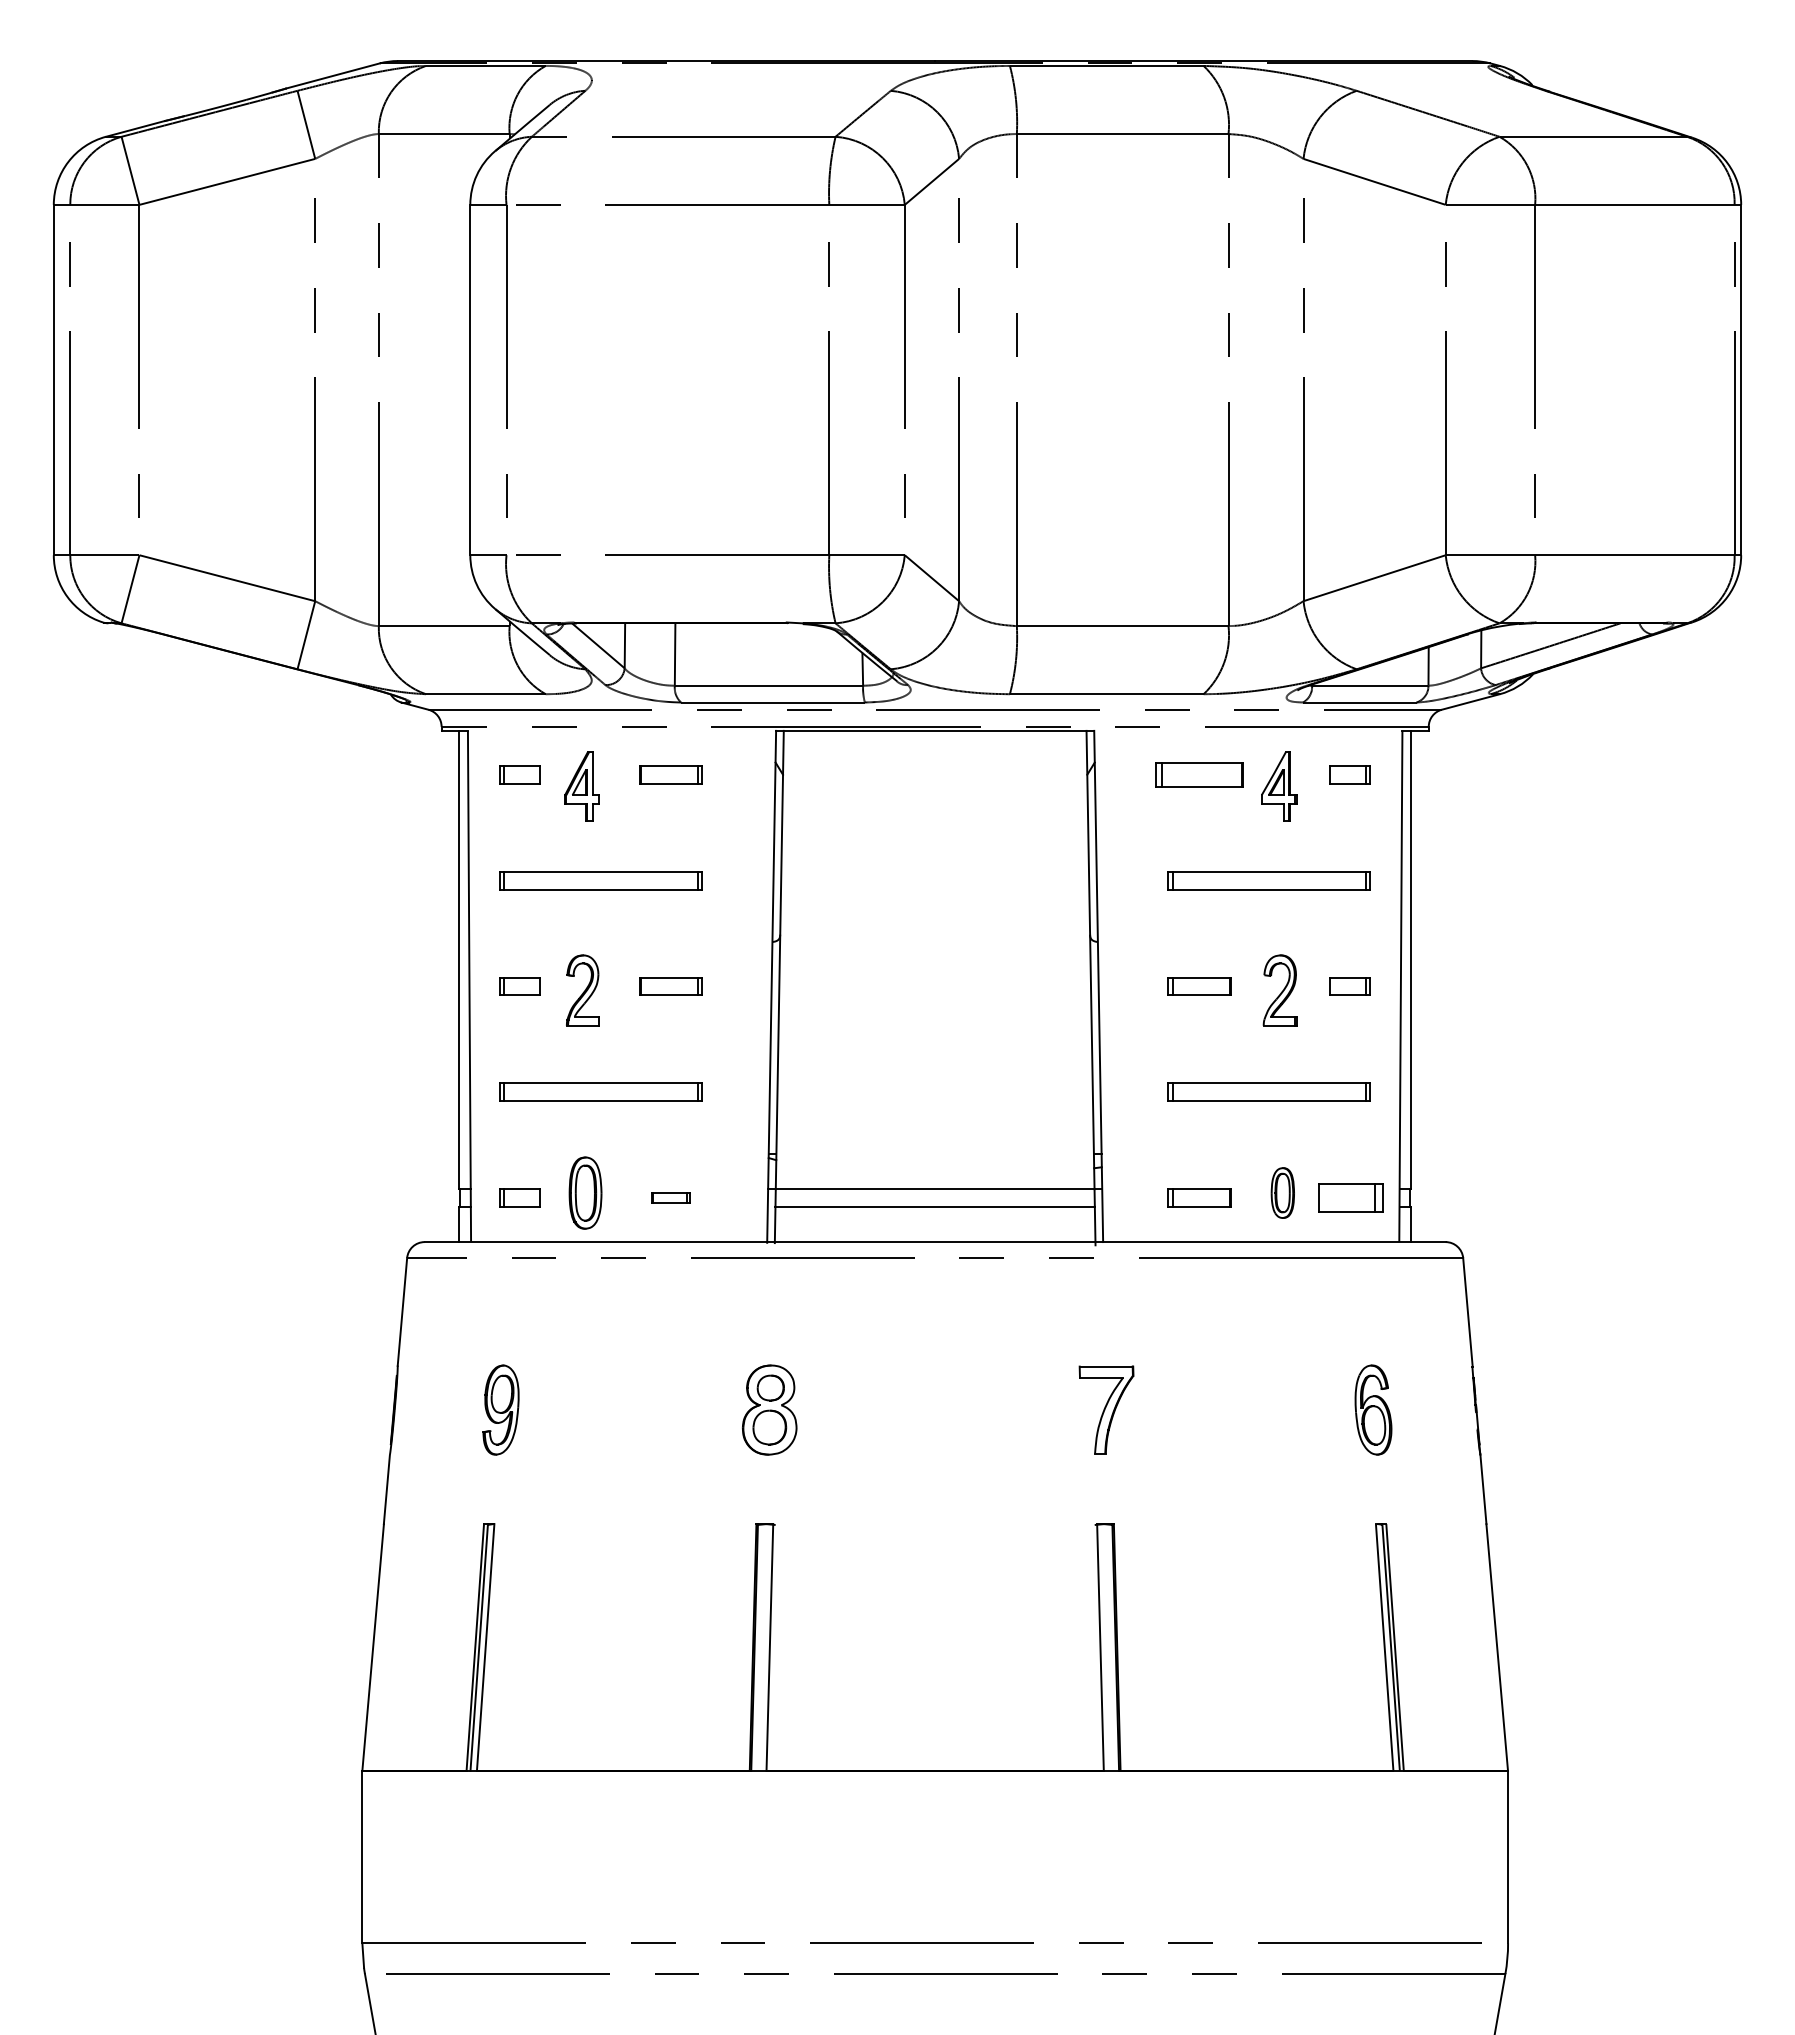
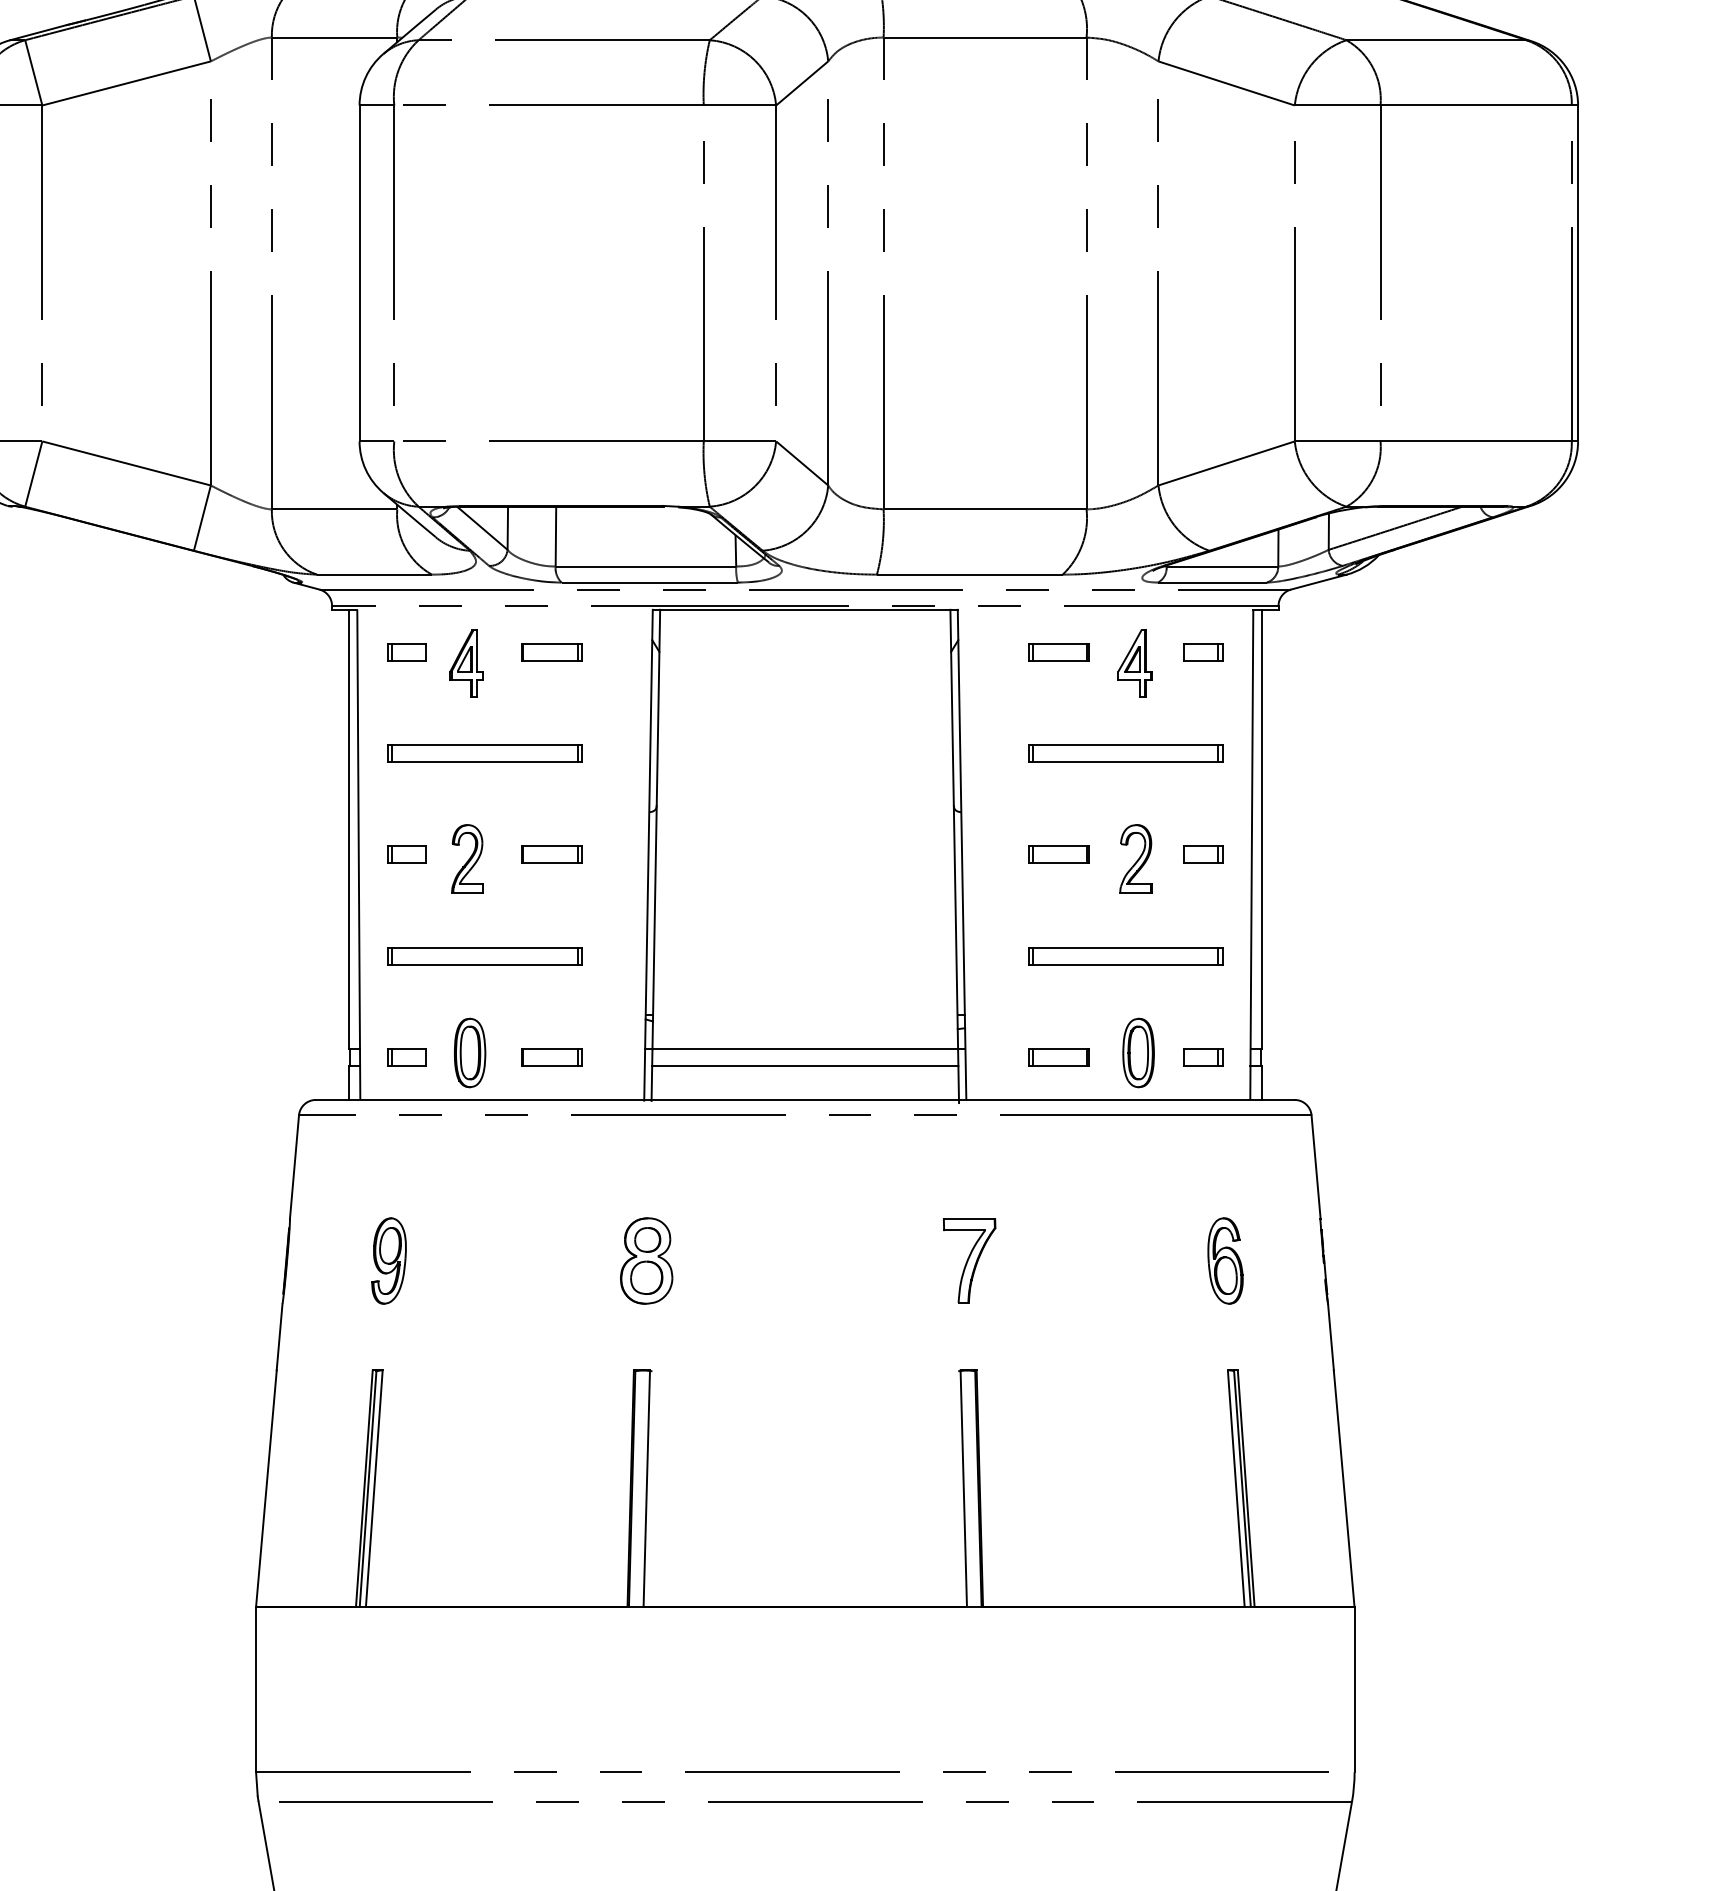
part: (1199, 774) -> (1058, 651), size x0.71
part: (1282, 1192) -> (1138, 1052), size x1.43
part: (670, 1197) -> (551, 1057), size x1.67
part: (1349, 1197) -> (1202, 1057), size x0.62

